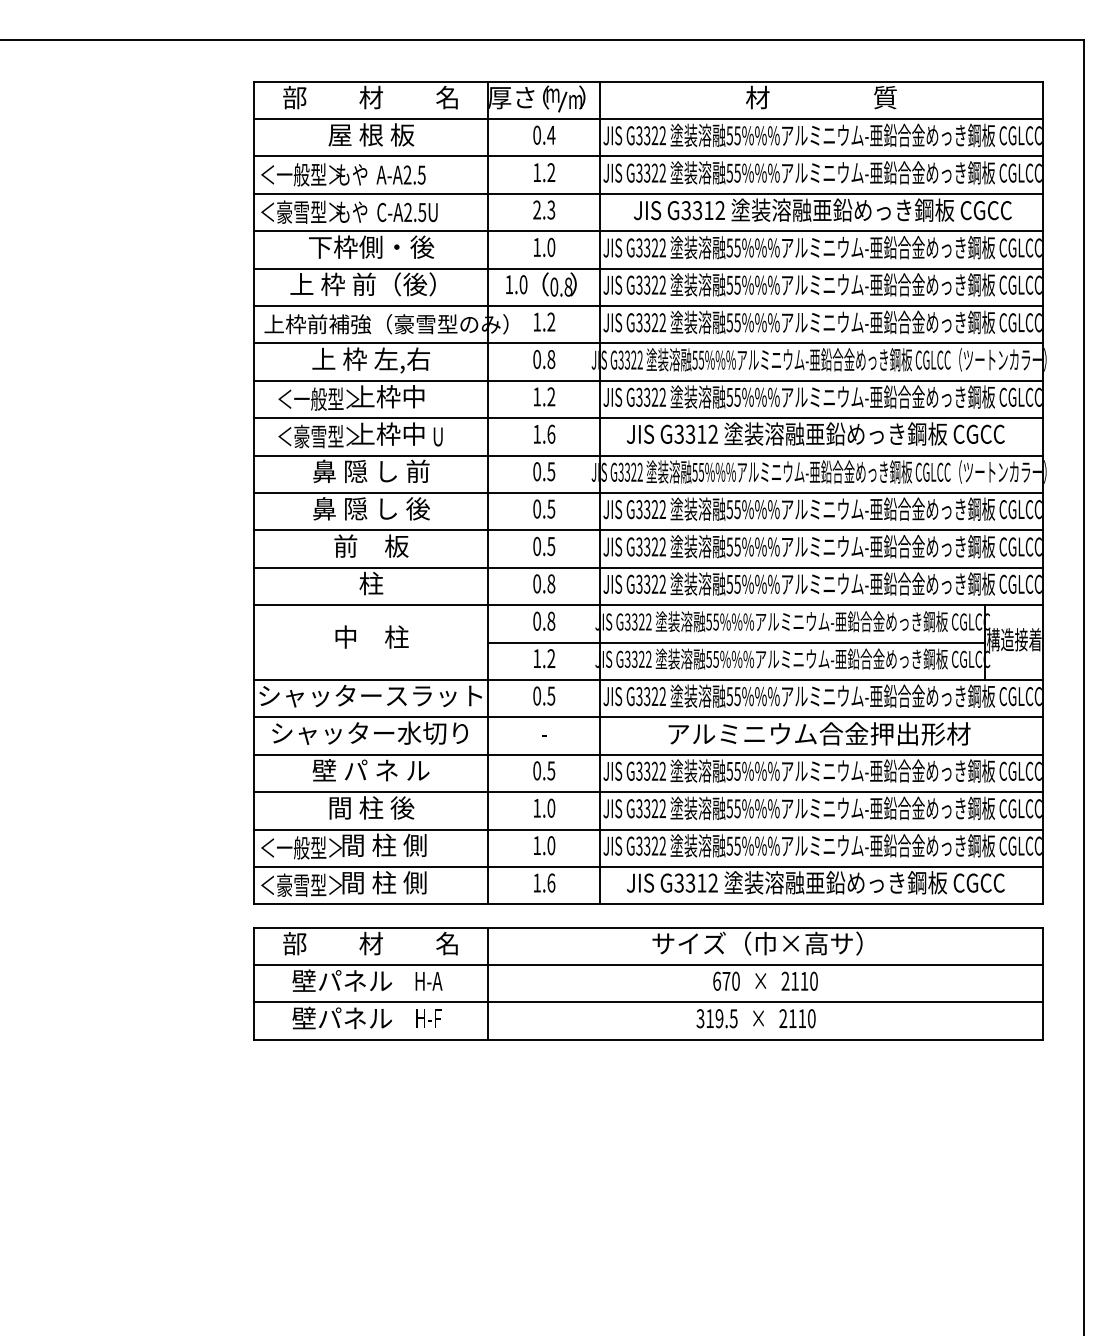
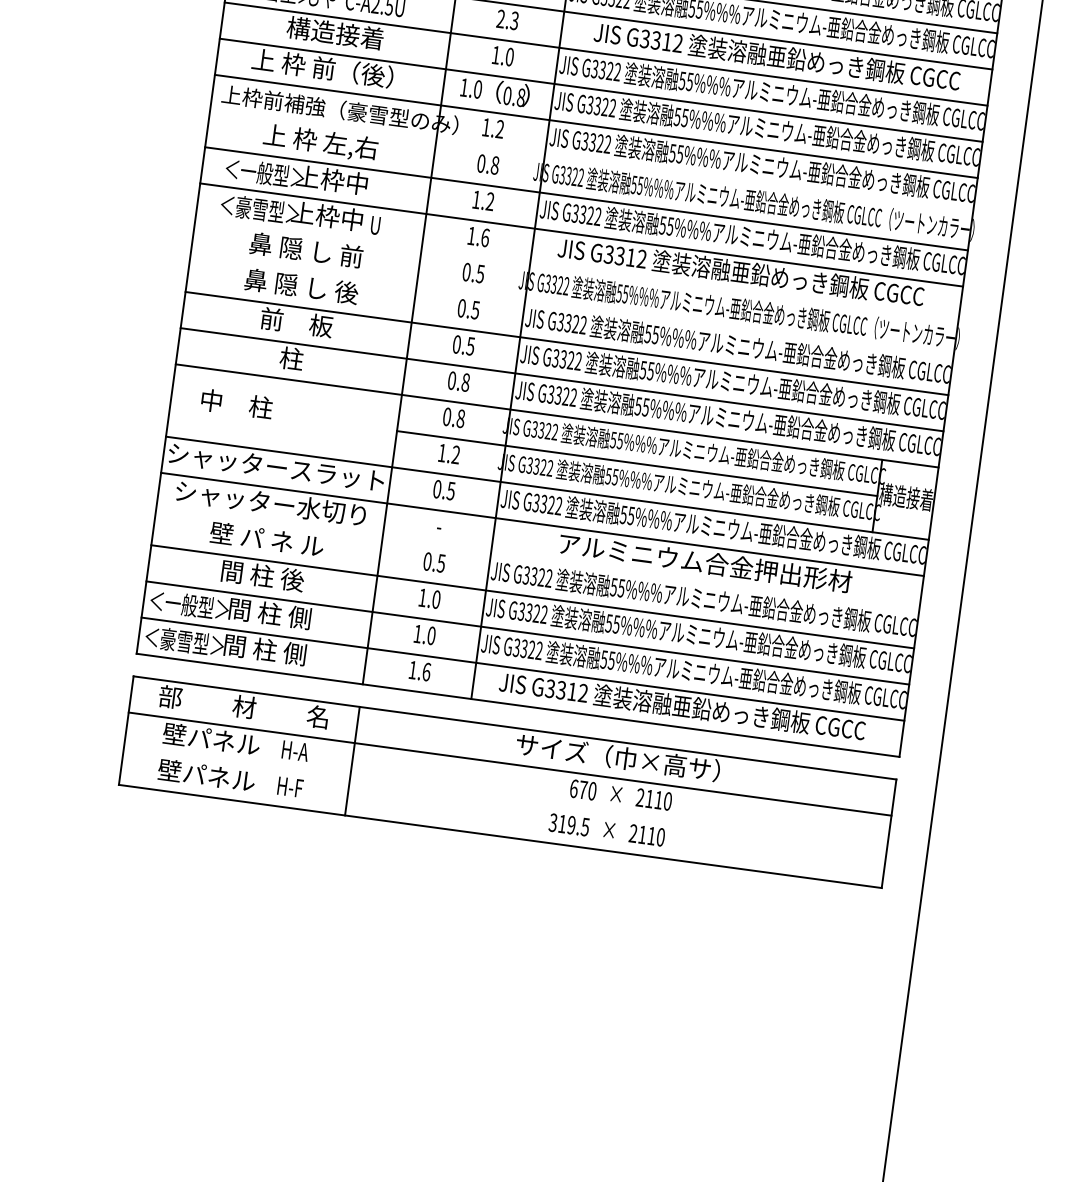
text: (371, 246) -> (335, 32), 下枠側・後 -> 構造接着
line: (648, 343) -> (591, 162), removed
line: (648, 455) -> (576, 271), removed
line: (648, 492) -> (571, 306), removed
text: (371, 636) -> (236, 403), moved
line: (648, 754) -> (537, 560), removed
line: (648, 1002) -> (505, 800), removed

